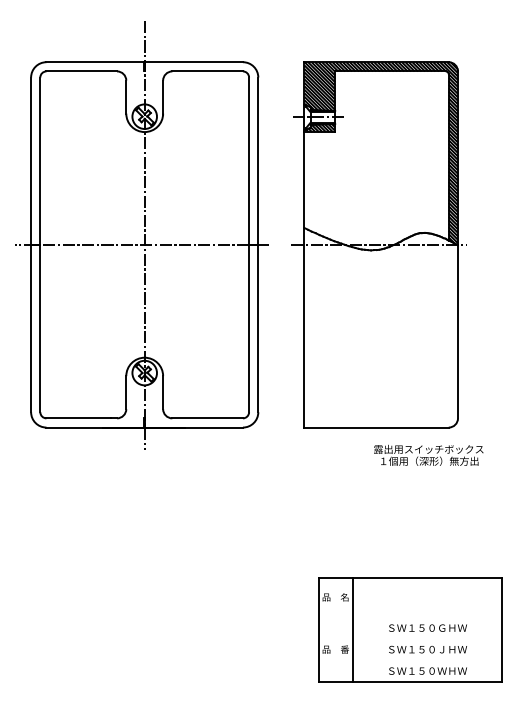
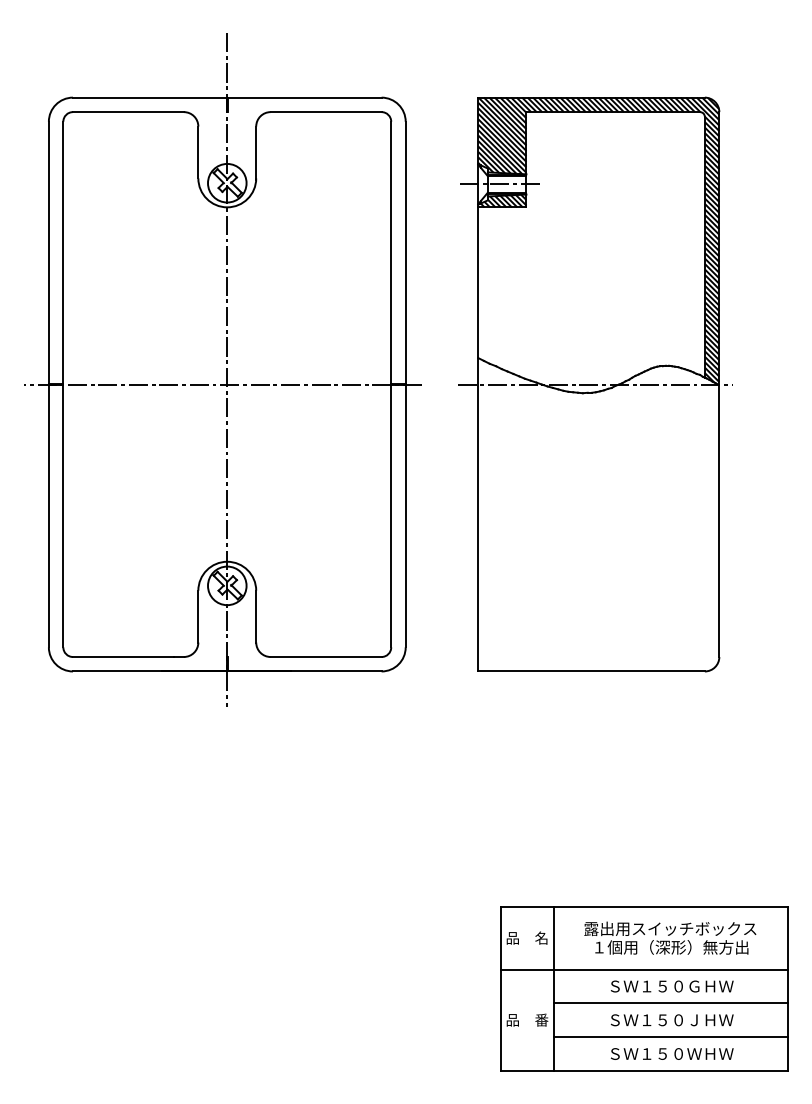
text: (428, 454) -> (669, 936), moved
line: (409, 617) -> (643, 969), added
line: (426, 638) -> (669, 1002), added
line: (426, 660) -> (669, 1037), added

